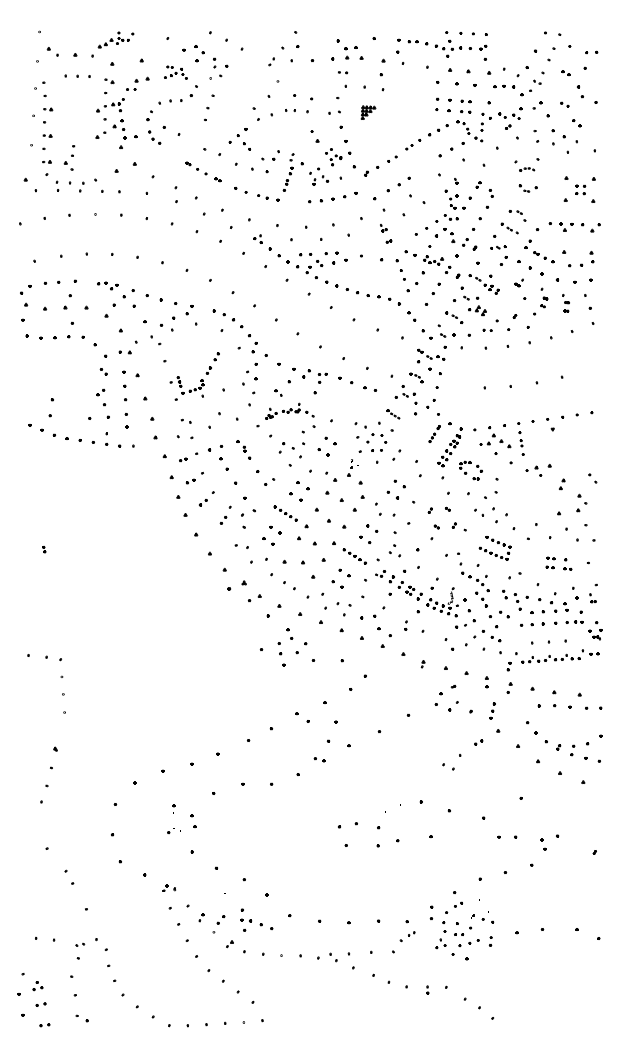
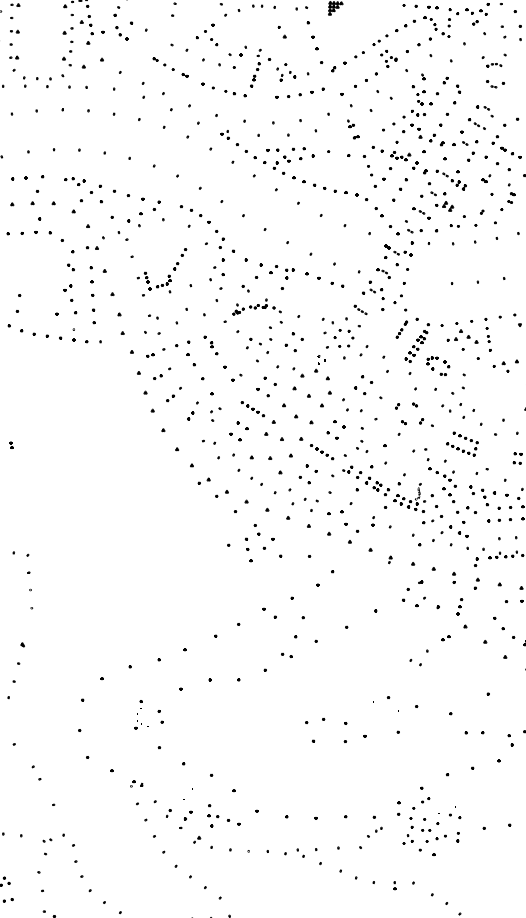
part: (69, 157) -> (67, 53), moved
part: (333, 157) -> (388, 59), moved
part: (498, 247) -> (465, 143), size x1.67
part: (248, 518) -> (215, 414), size x0.71
part: (236, 585) -> (203, 481), size x0.62

